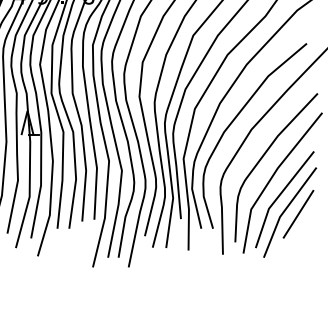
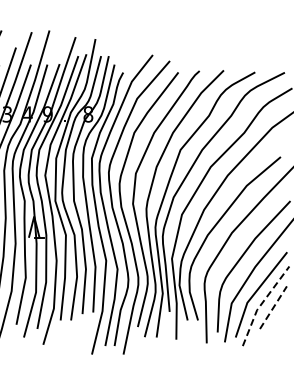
line: (284, 209) -> (261, 303), solid -> dashed
line: (298, 214) -> (273, 307), solid -> dashed

